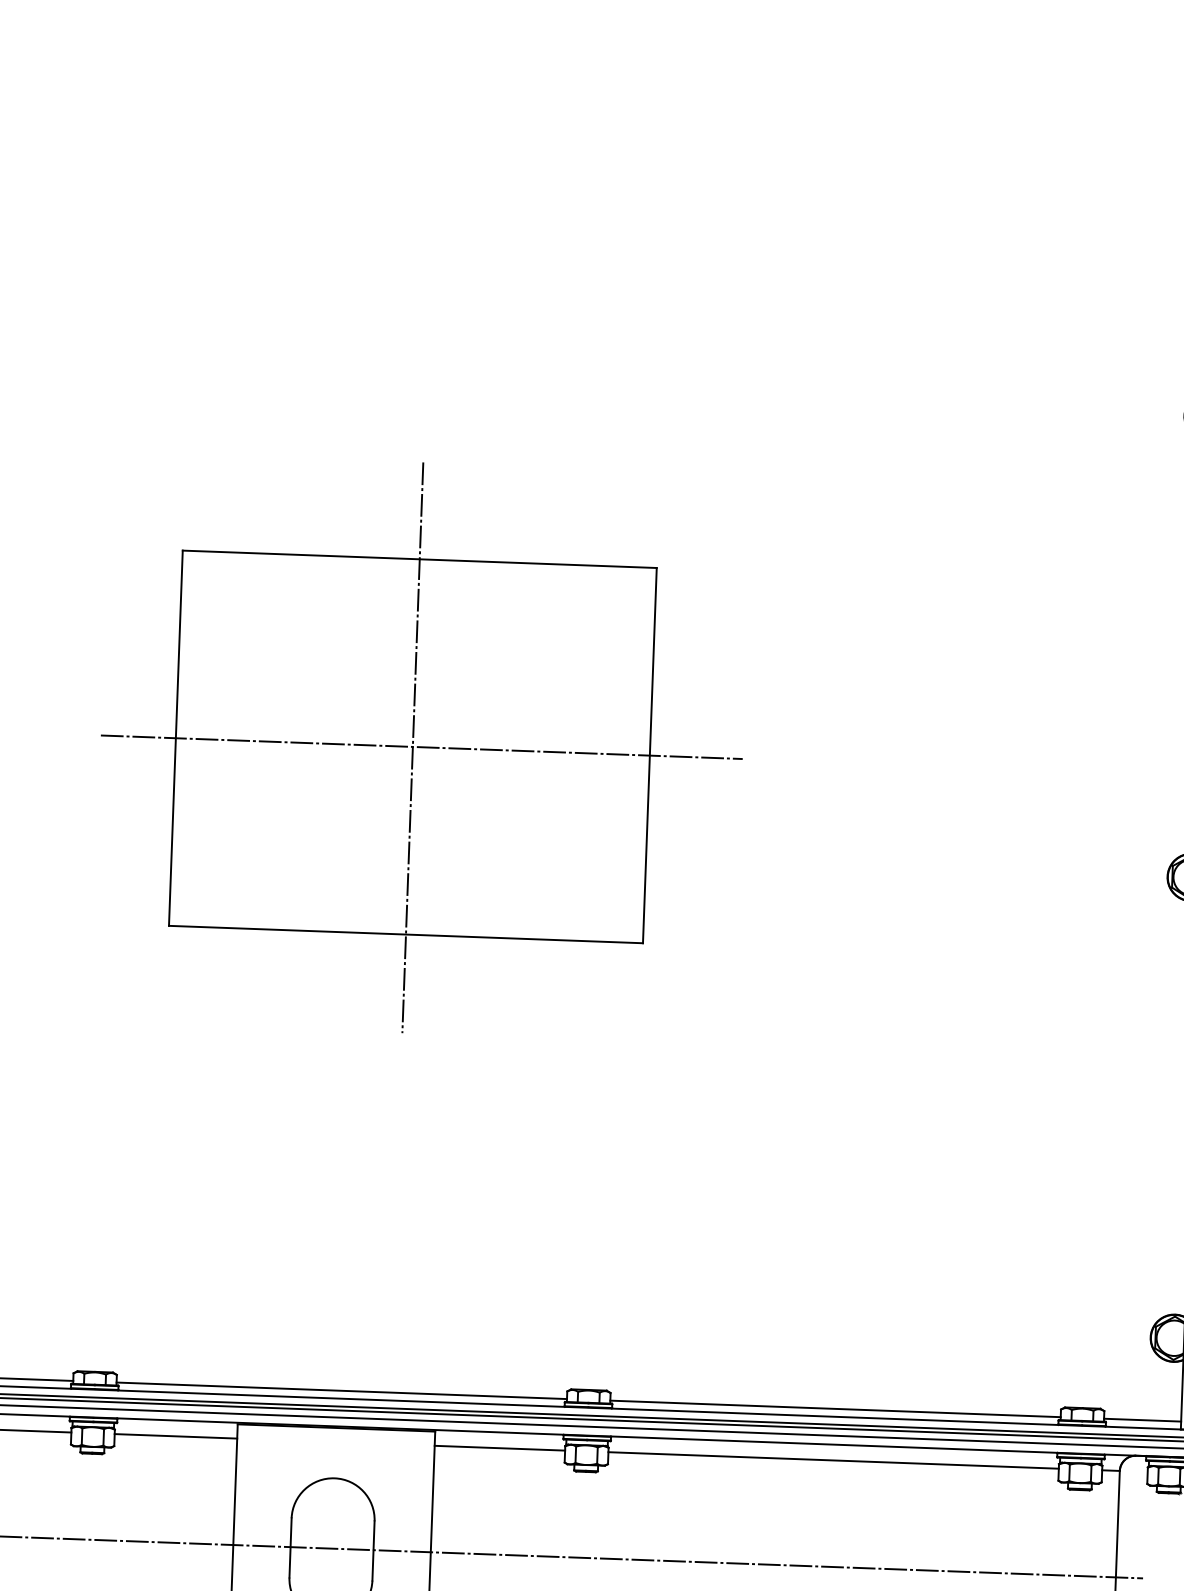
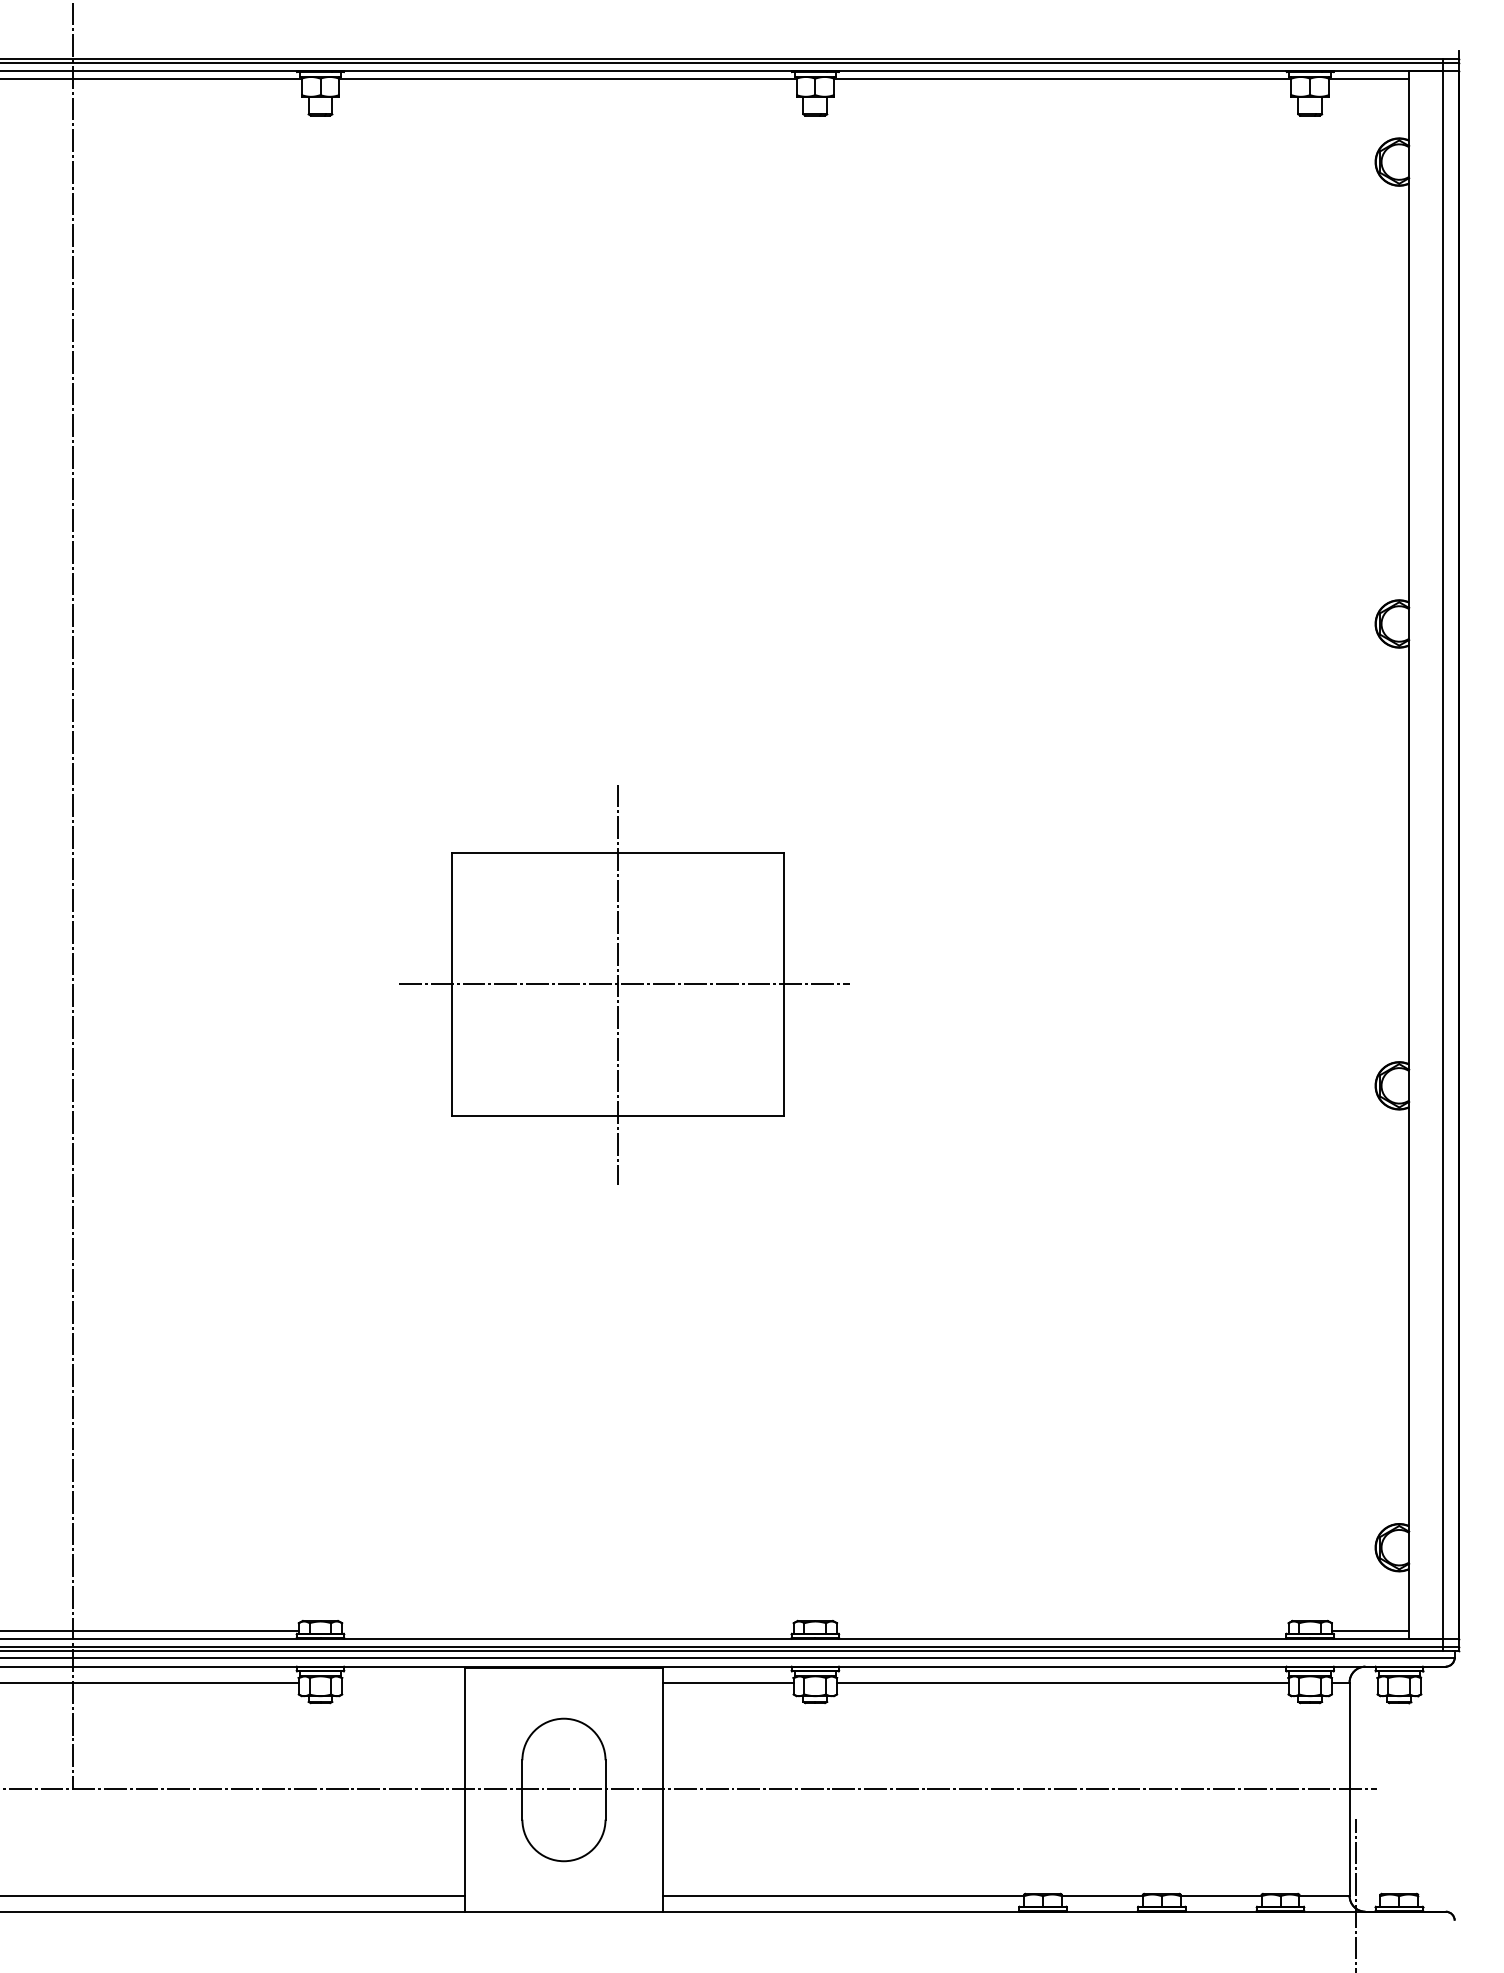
part: (421, 748) -> (624, 984), size x0.7
line: (341, 1390) -> (567, 1630), removed
line: (835, 1408) -> (1062, 1630), removed
line: (175, 1436) -> (403, 1682), removed

